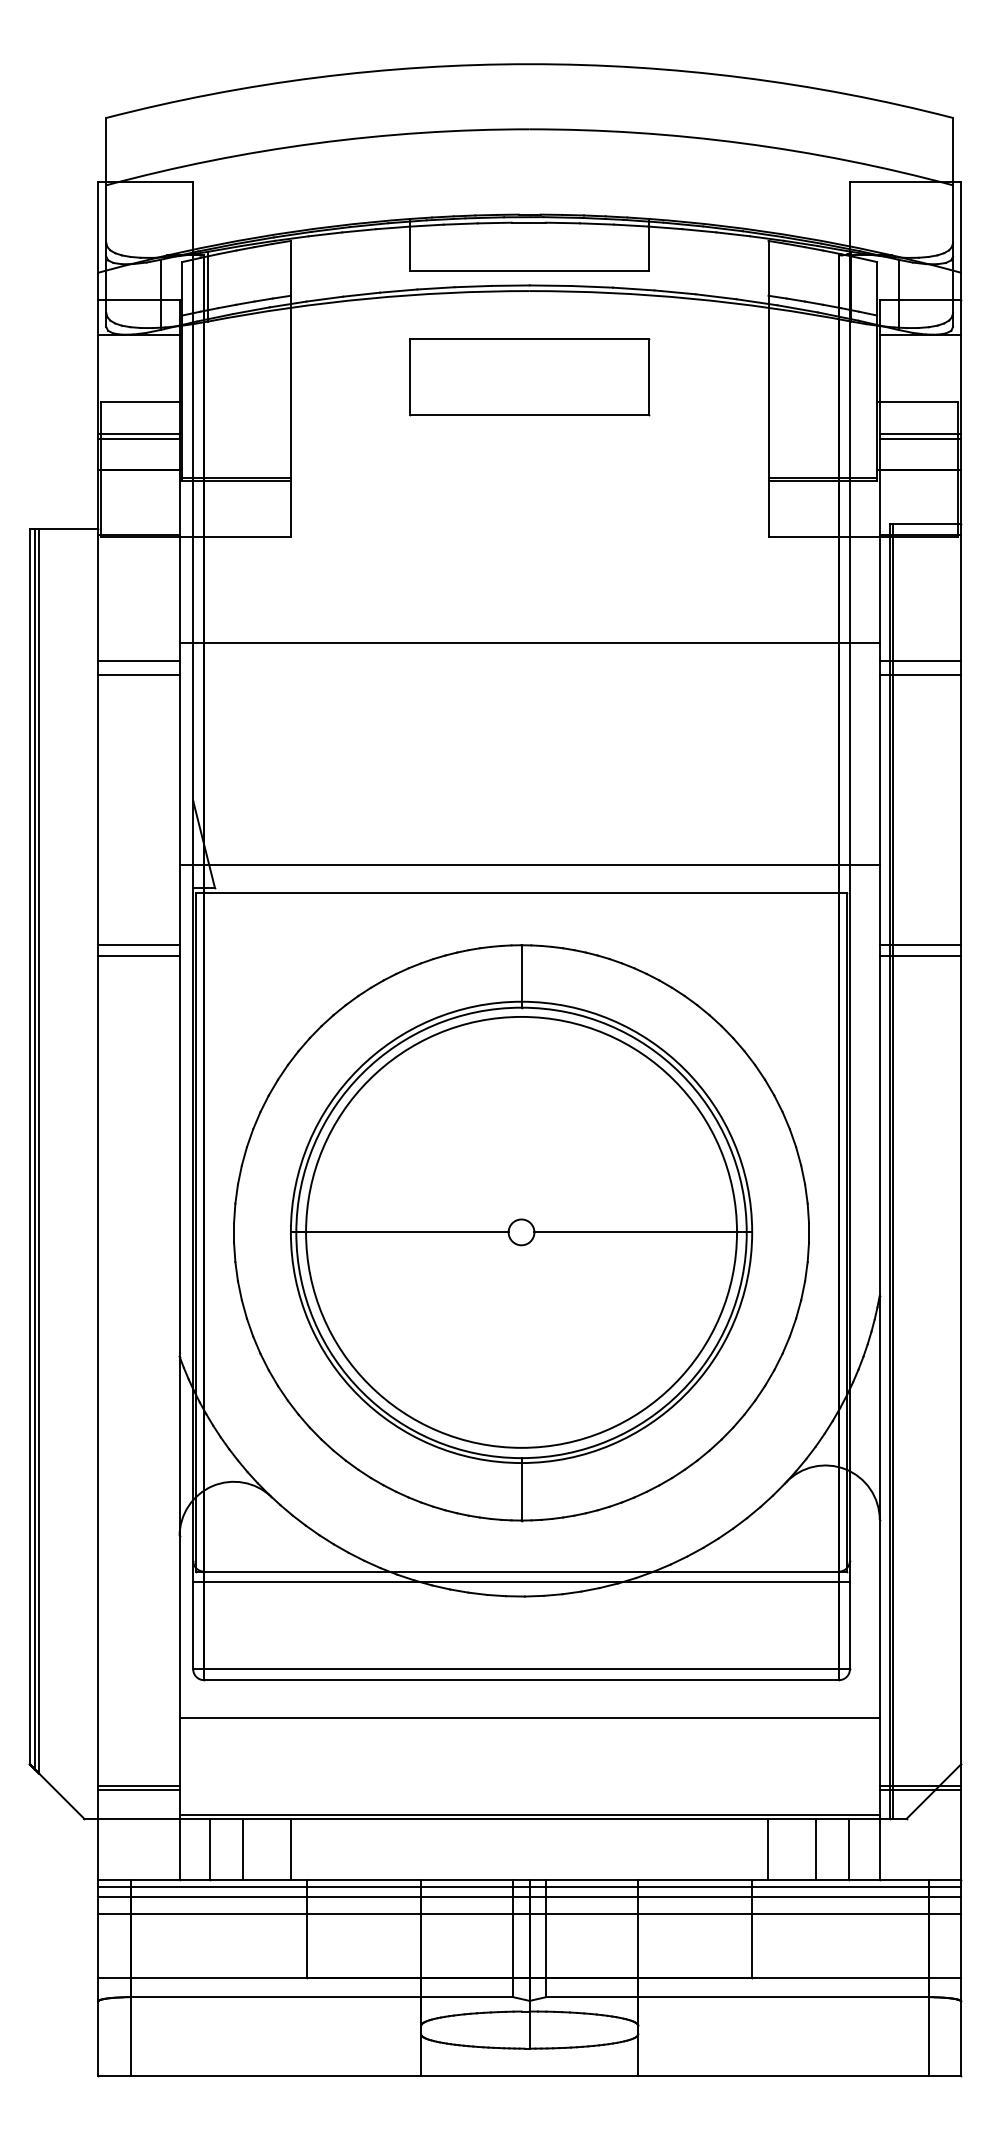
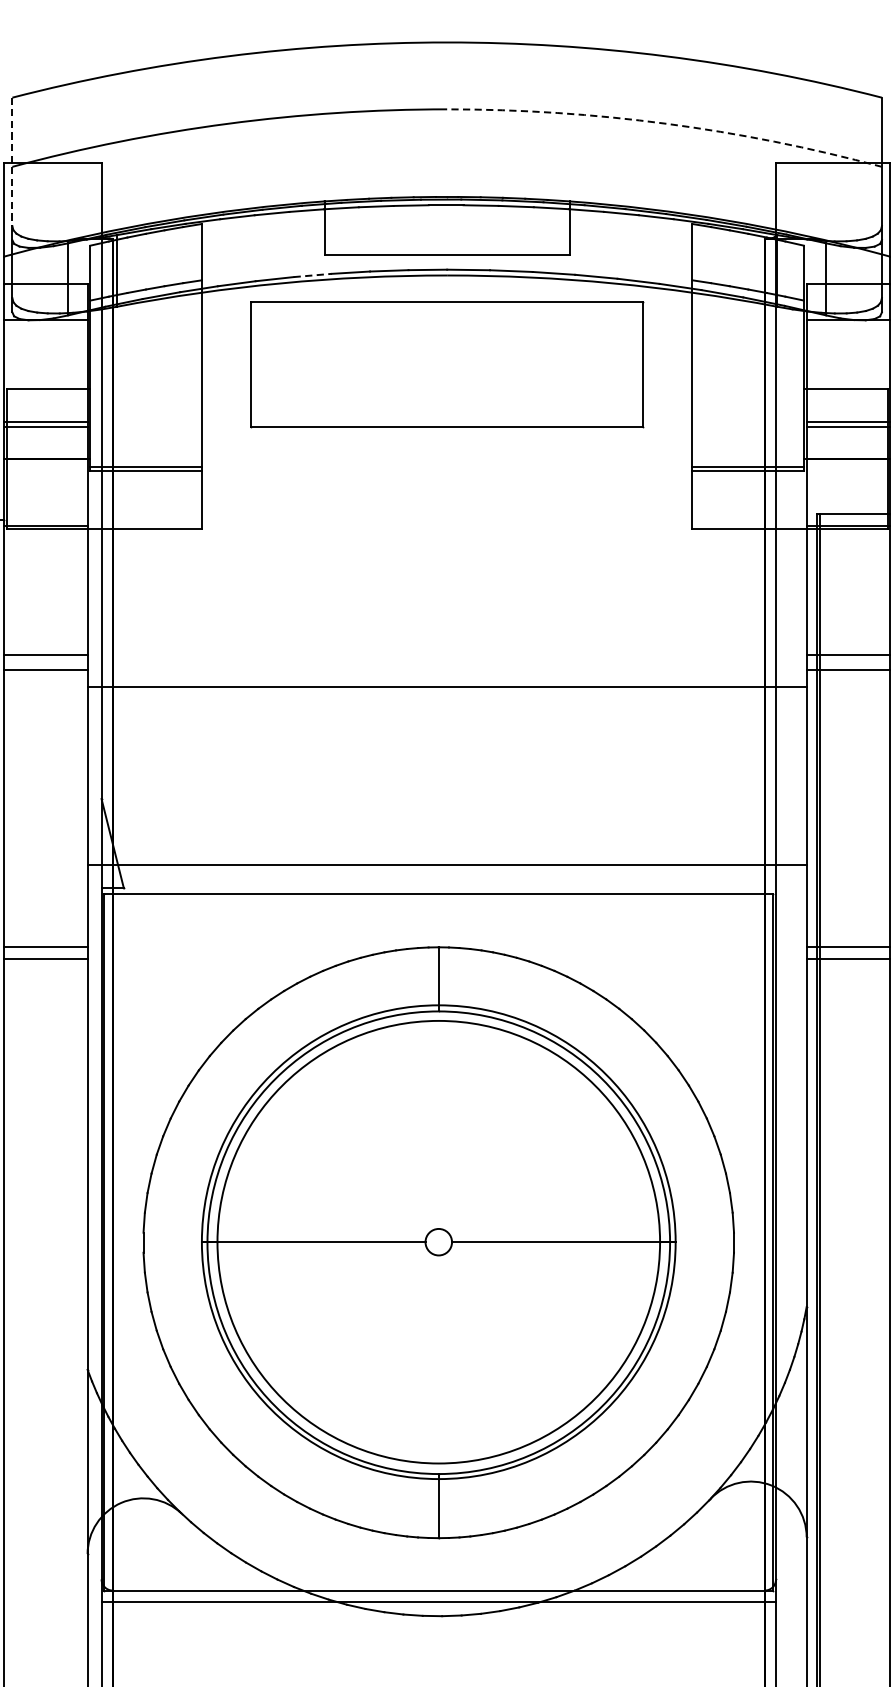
arc: (743, 143) -> (666, 123), solid -> dashed
line: (106, 180) -> (12, 161), solid -> dashed
line: (398, 291) -> (312, 275), solid -> dashed
part: (529, 377) -> (446, 364), size x1.6
line: (529, 643) -> (446, 686), moved

